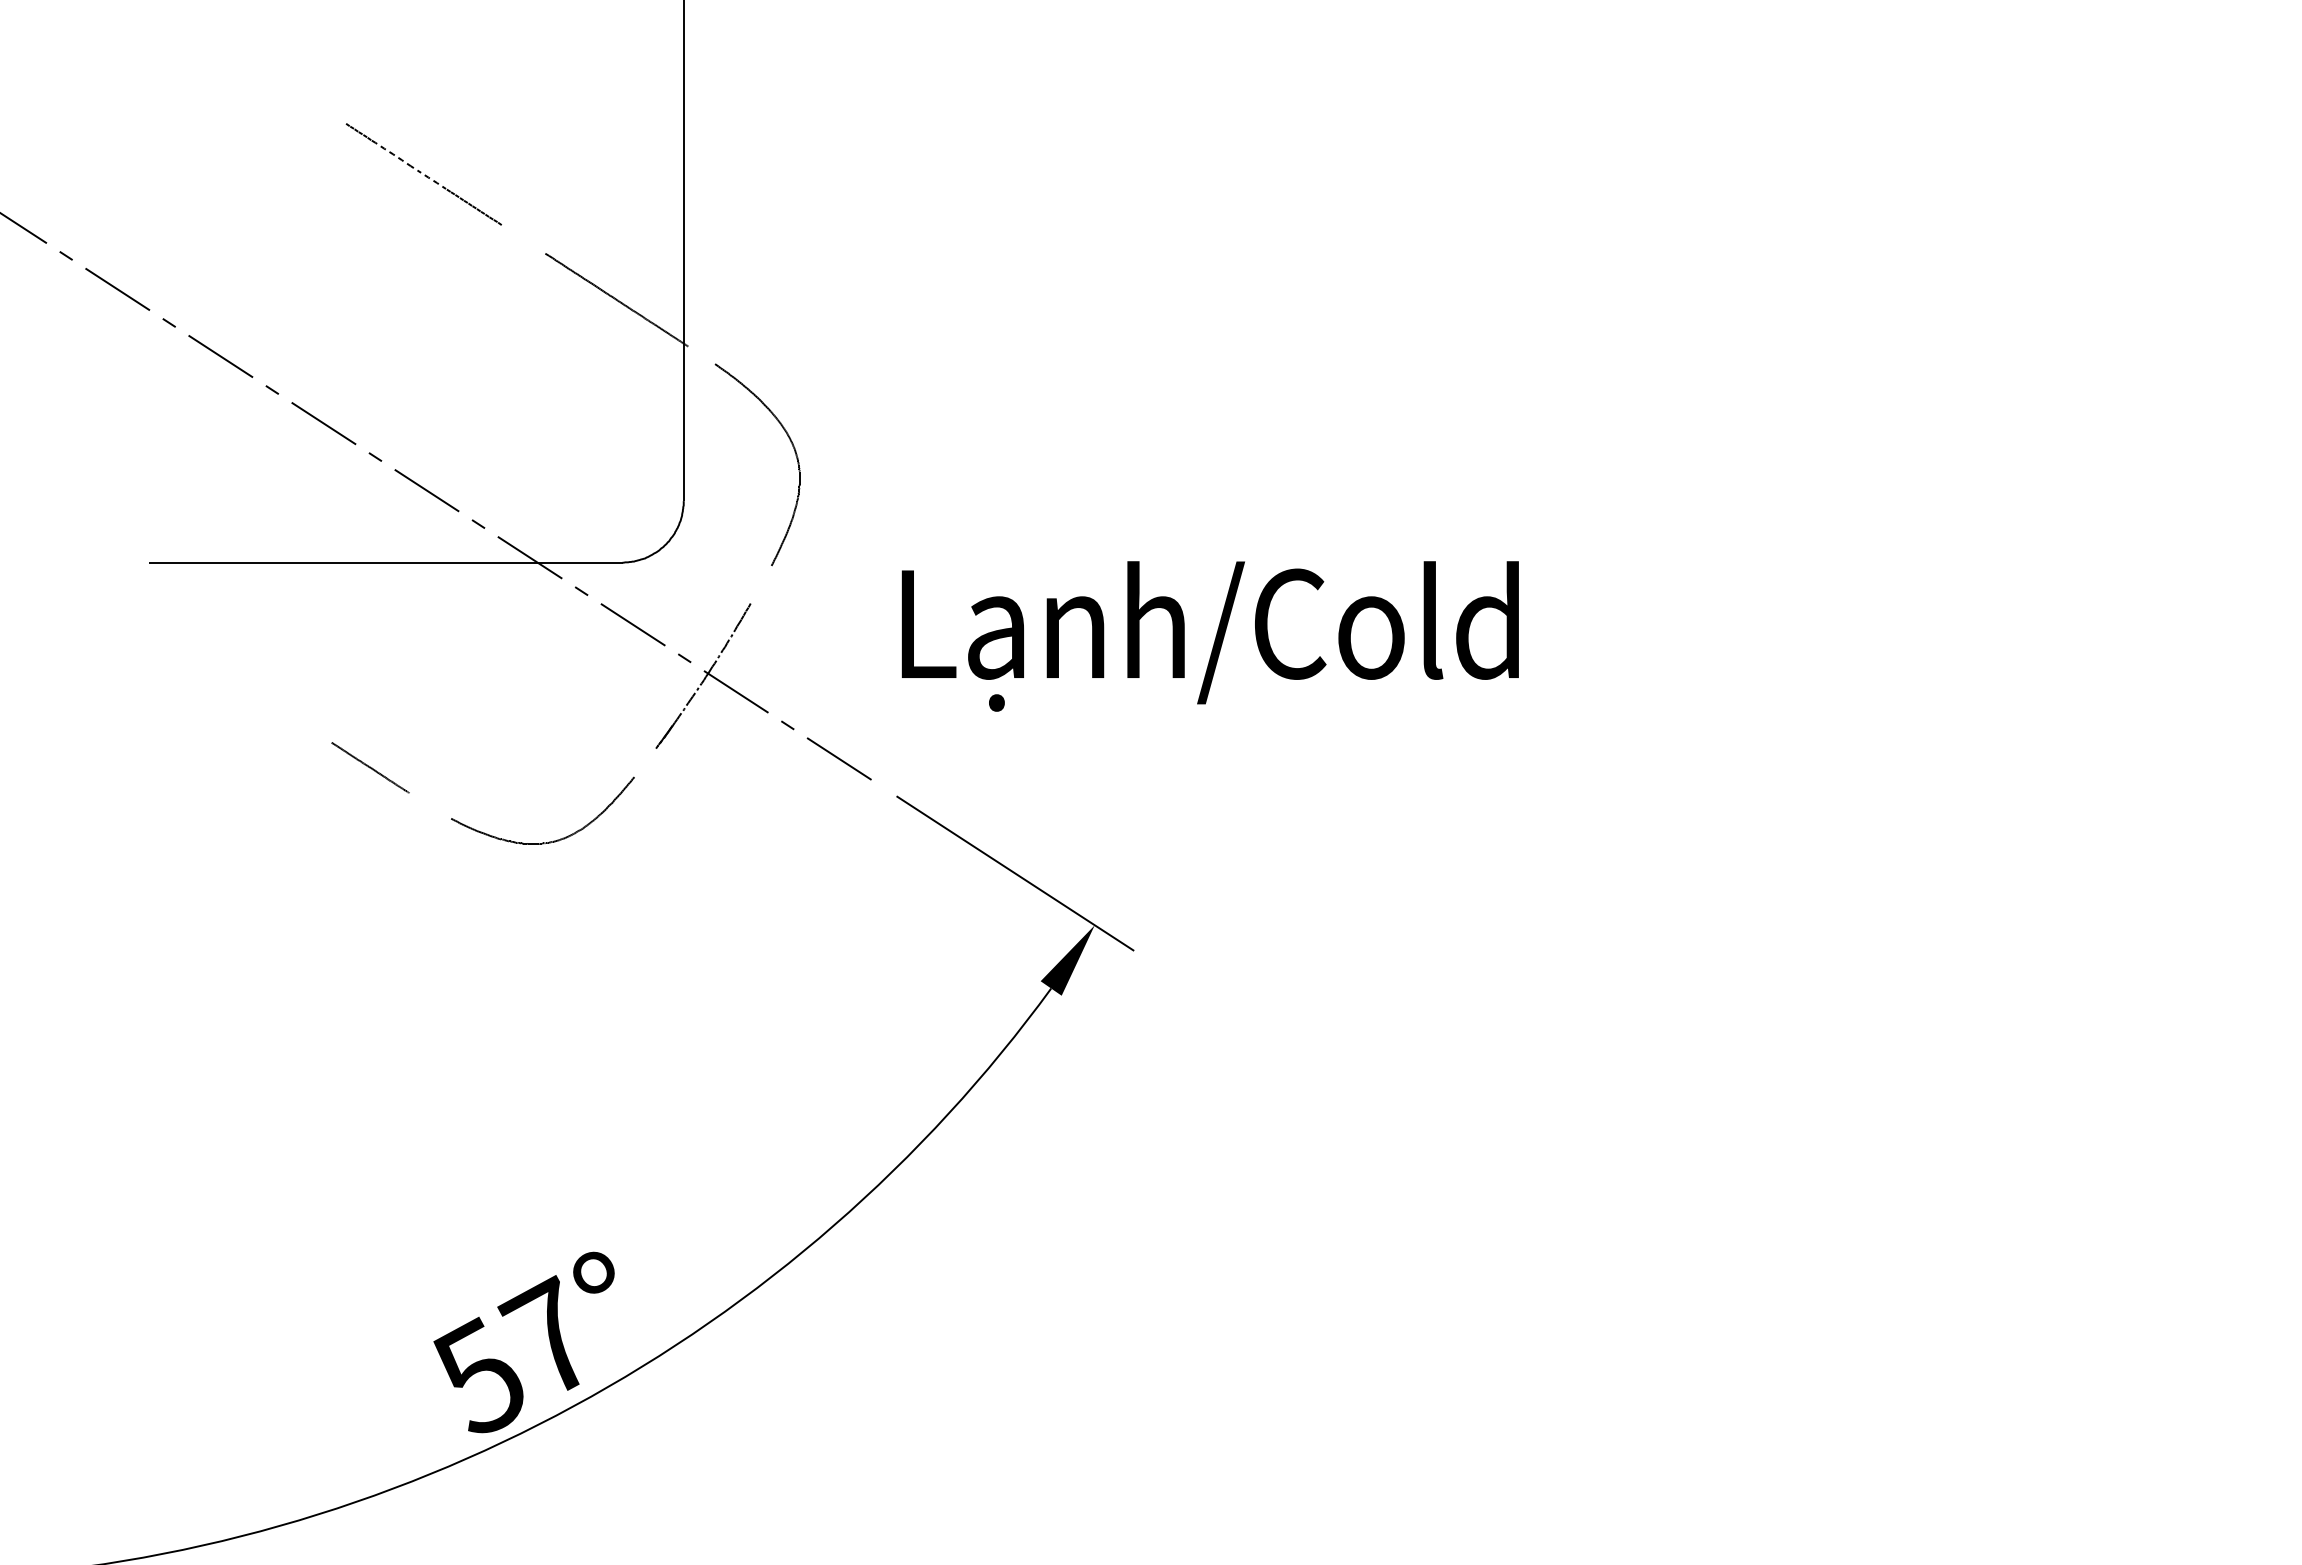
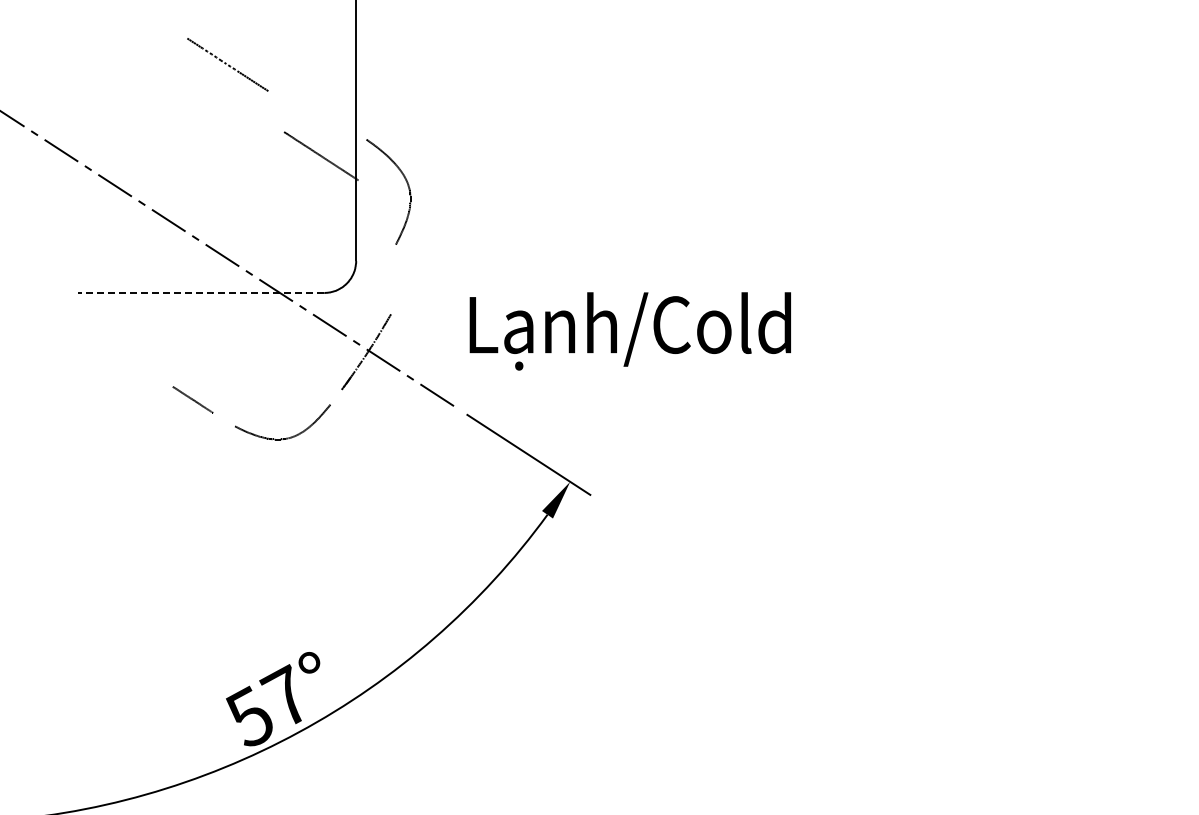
line: (421, 173) -> (226, 64), moved
part: (793, 454) -> (407, 186), moved
line: (384, 563) -> (200, 293), solid -> dashed

